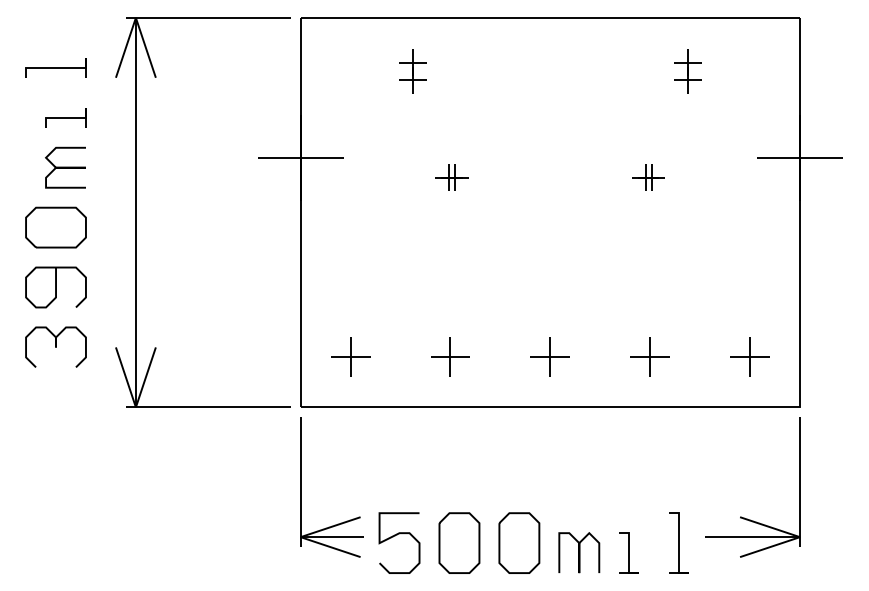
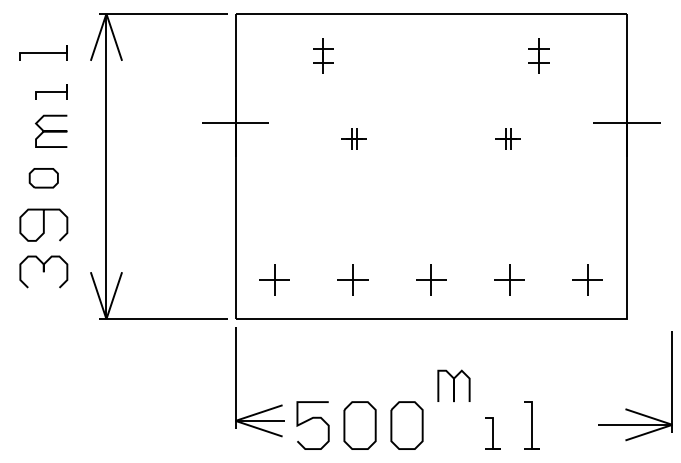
part: (55, 227) -> (43, 178), size x0.6
part: (741, 516) -> (626, 408), moved
curve: (579, 552) -> (454, 385), moved

